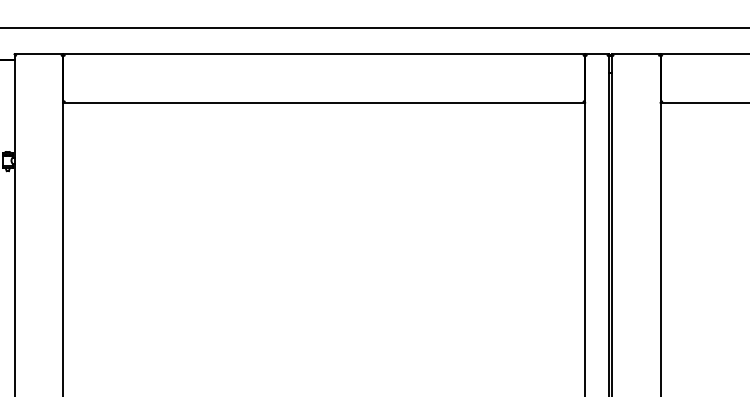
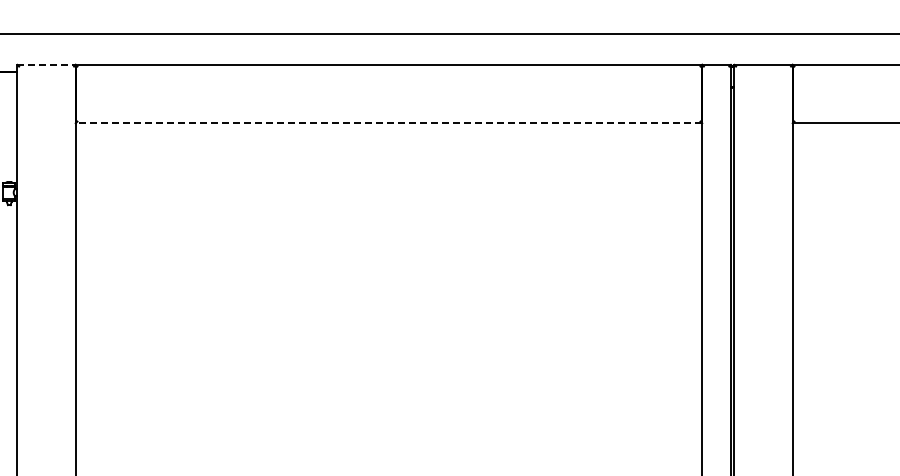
line: (39, 53) -> (47, 64), solid -> dashed
line: (323, 103) -> (388, 123), solid -> dashed

